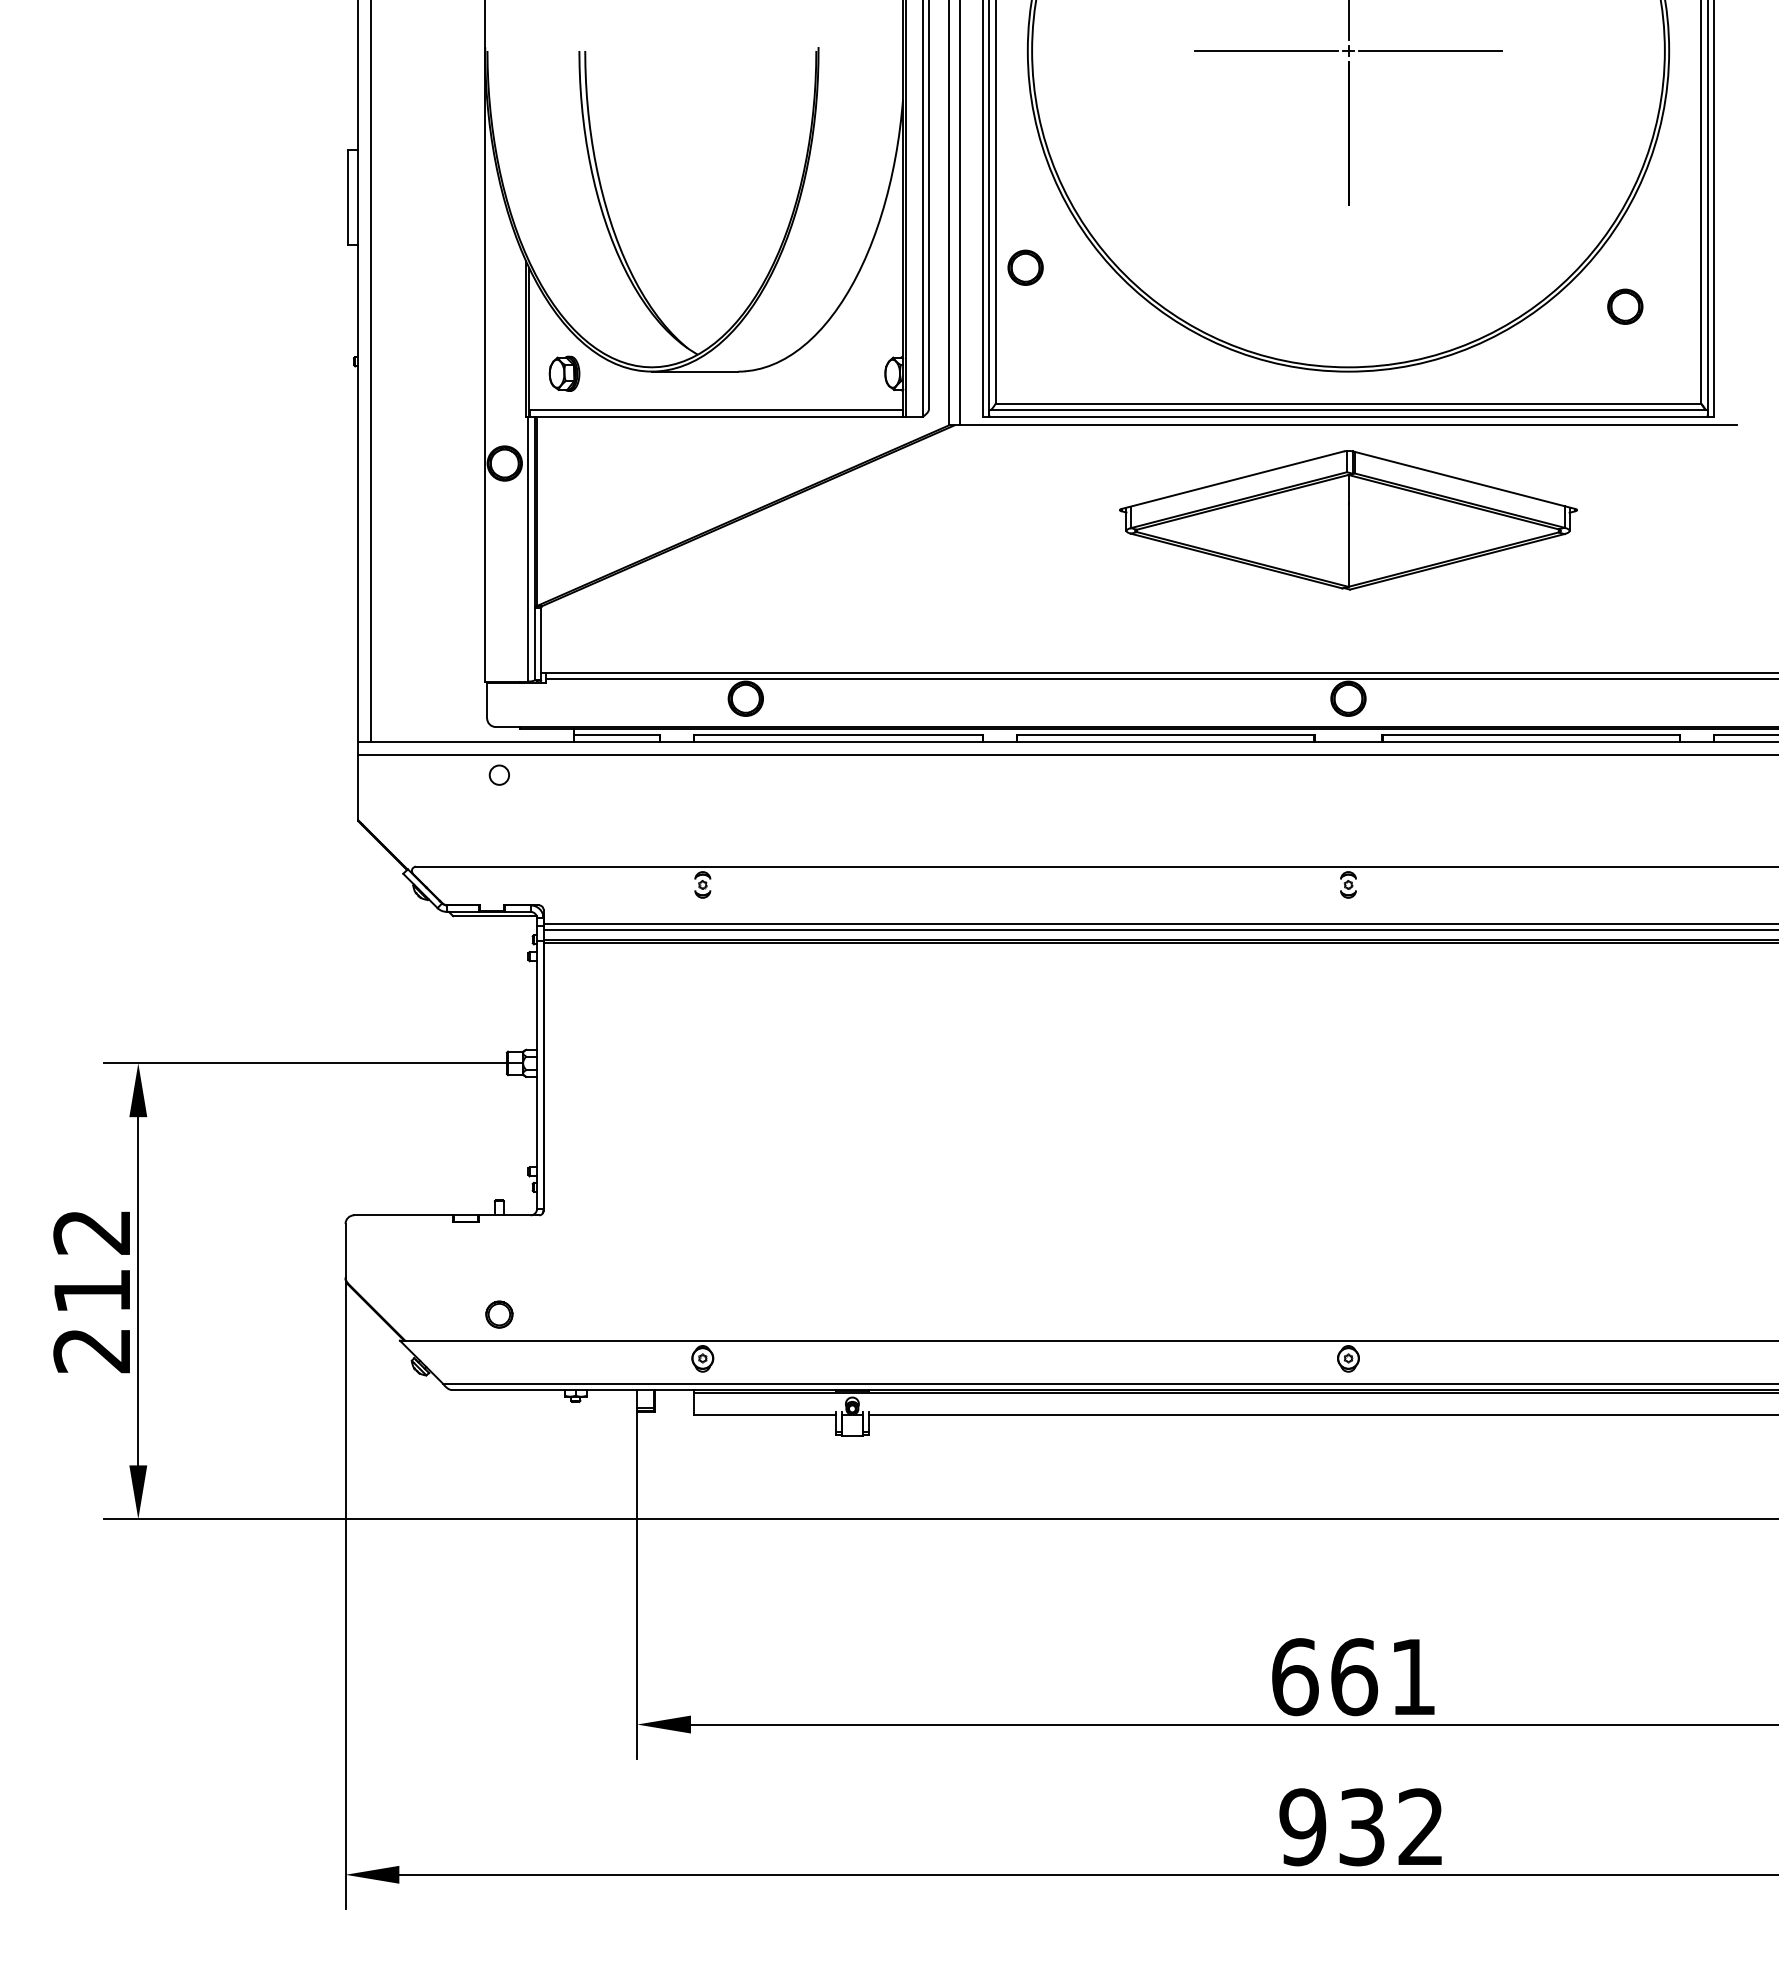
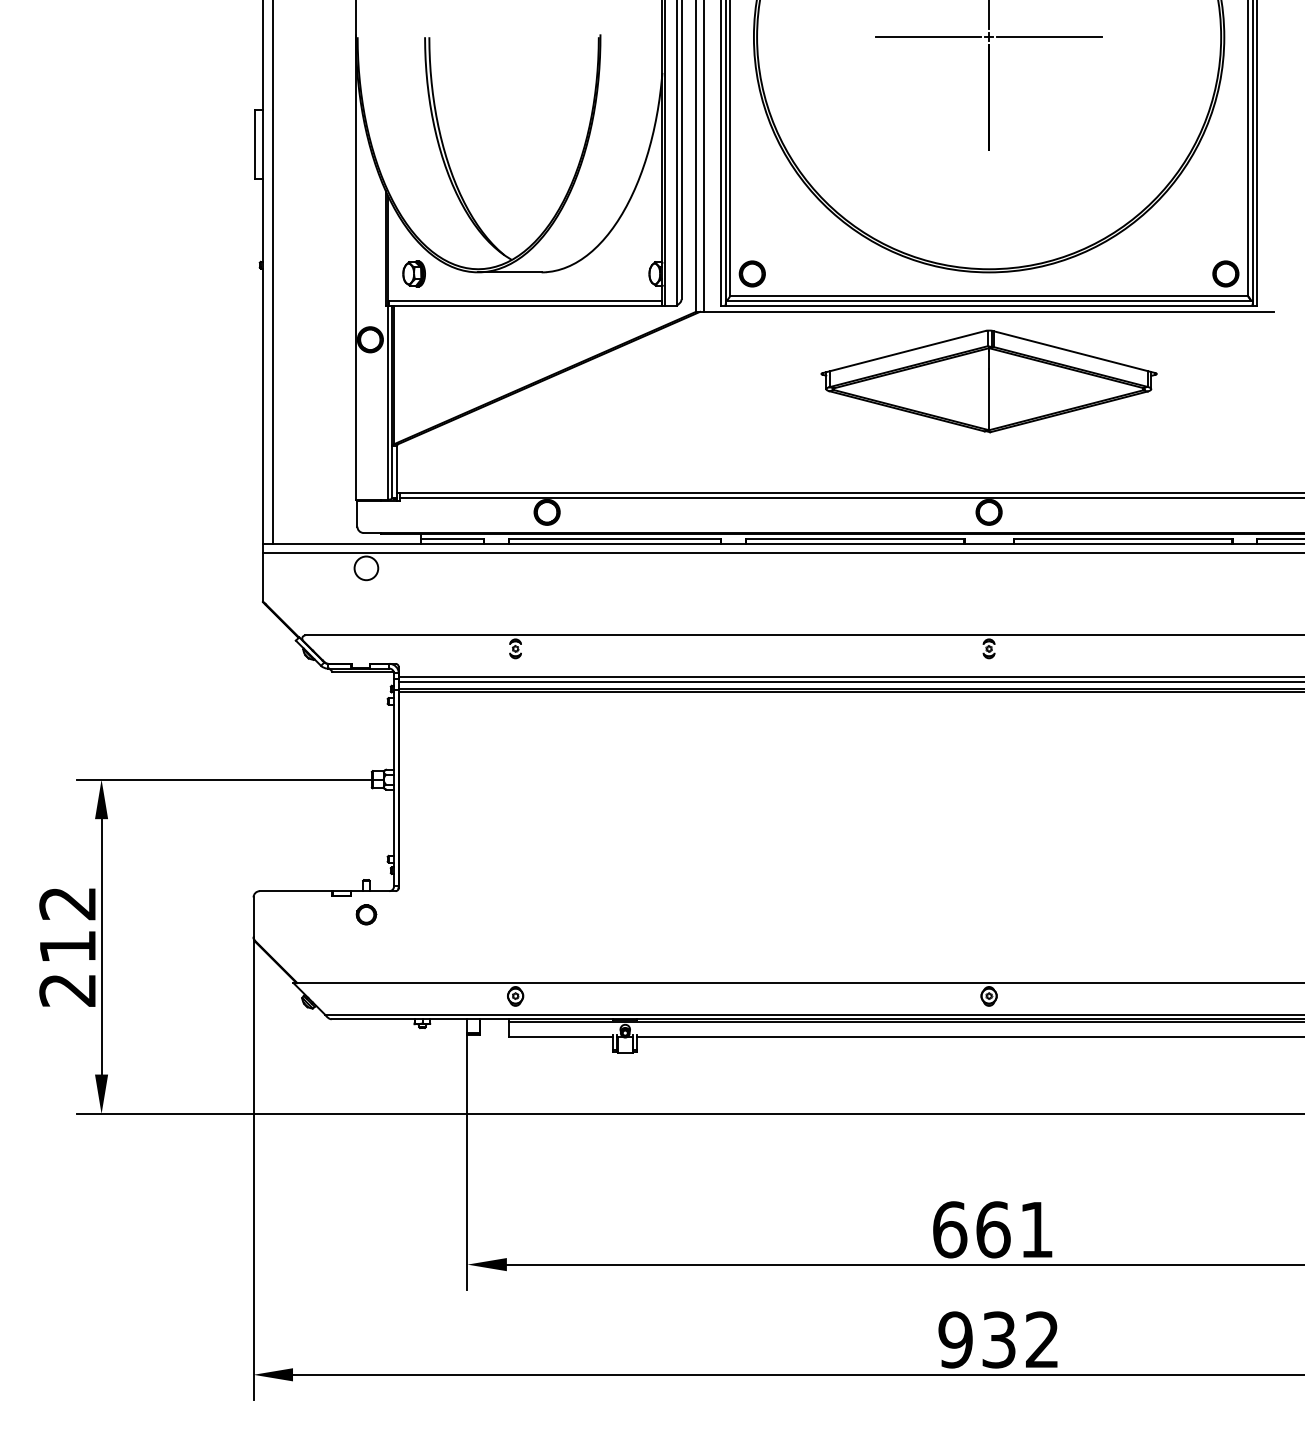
part: (1025, 267) -> (752, 273), moved
part: (1625, 306) -> (1226, 273), moved
circle: (499, 775) -> (366, 568), size x1.67
part: (499, 1314) -> (366, 914), moved

